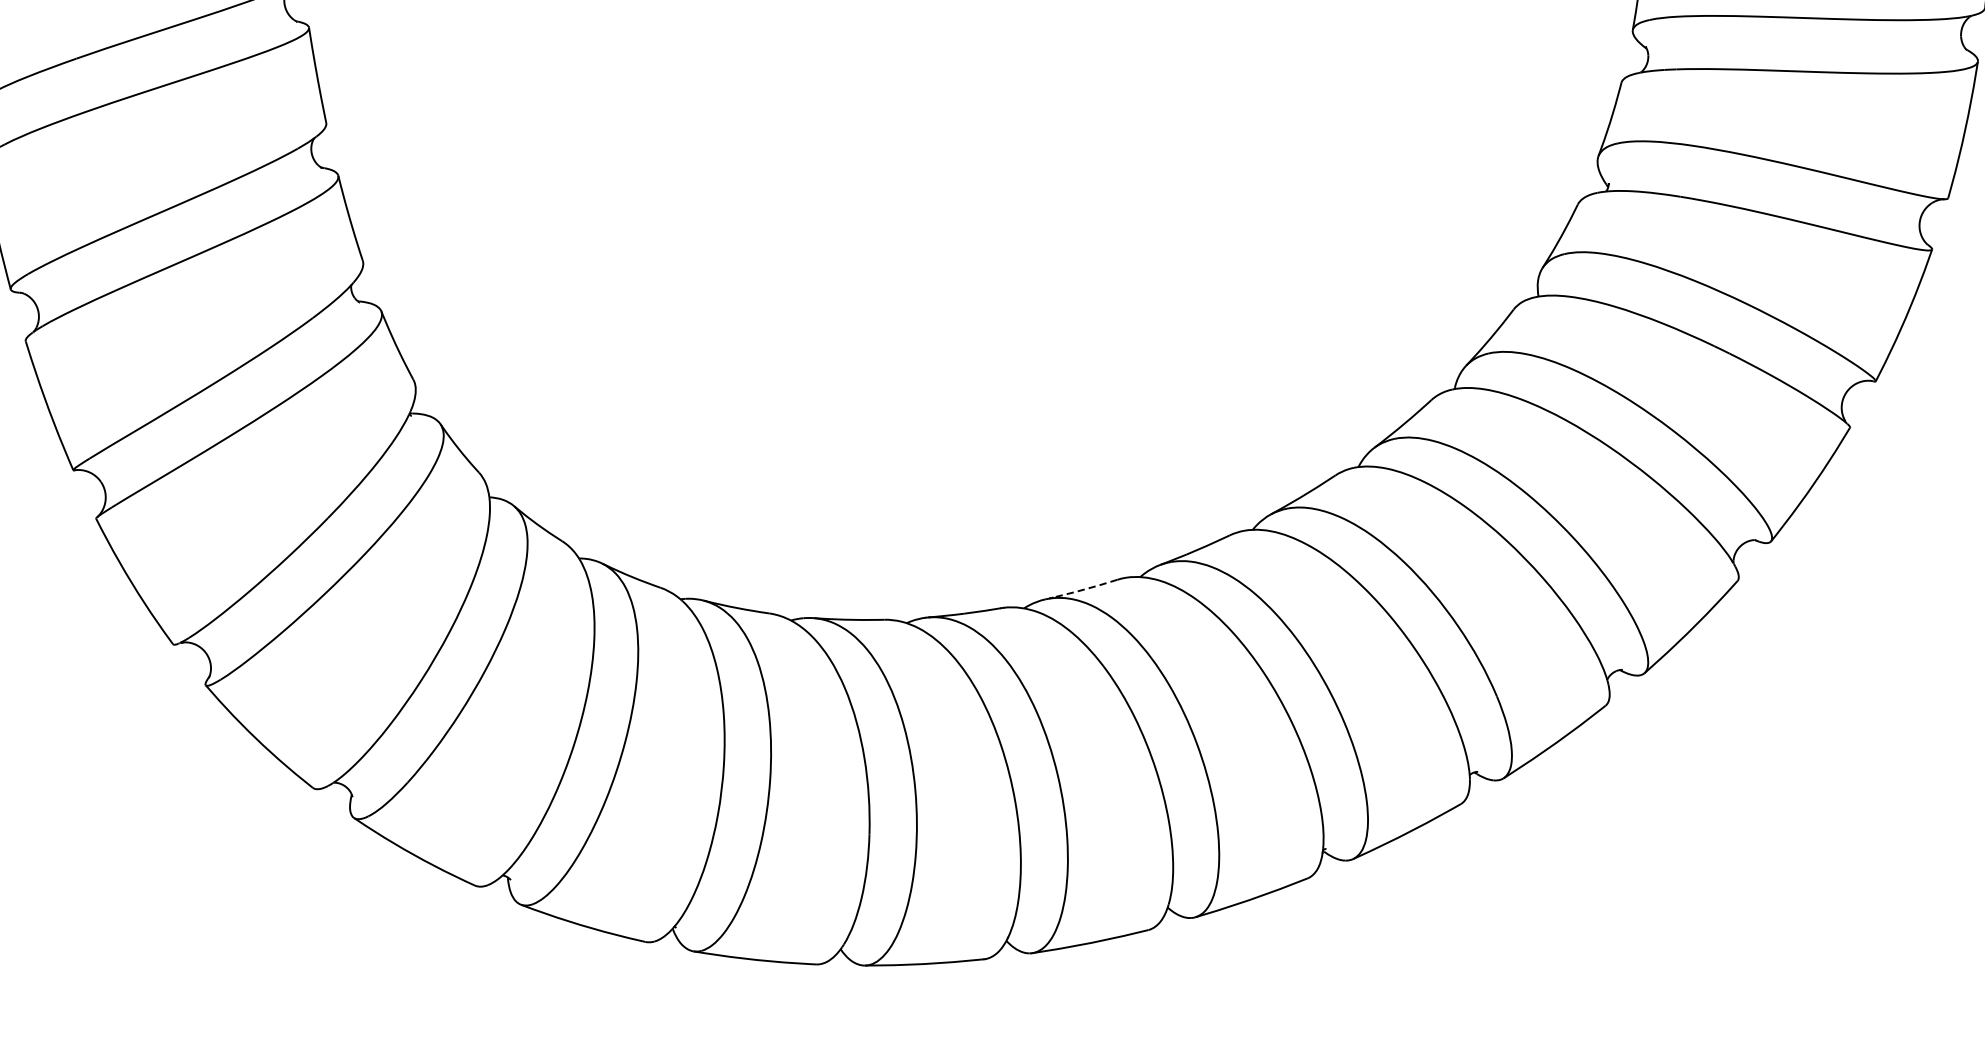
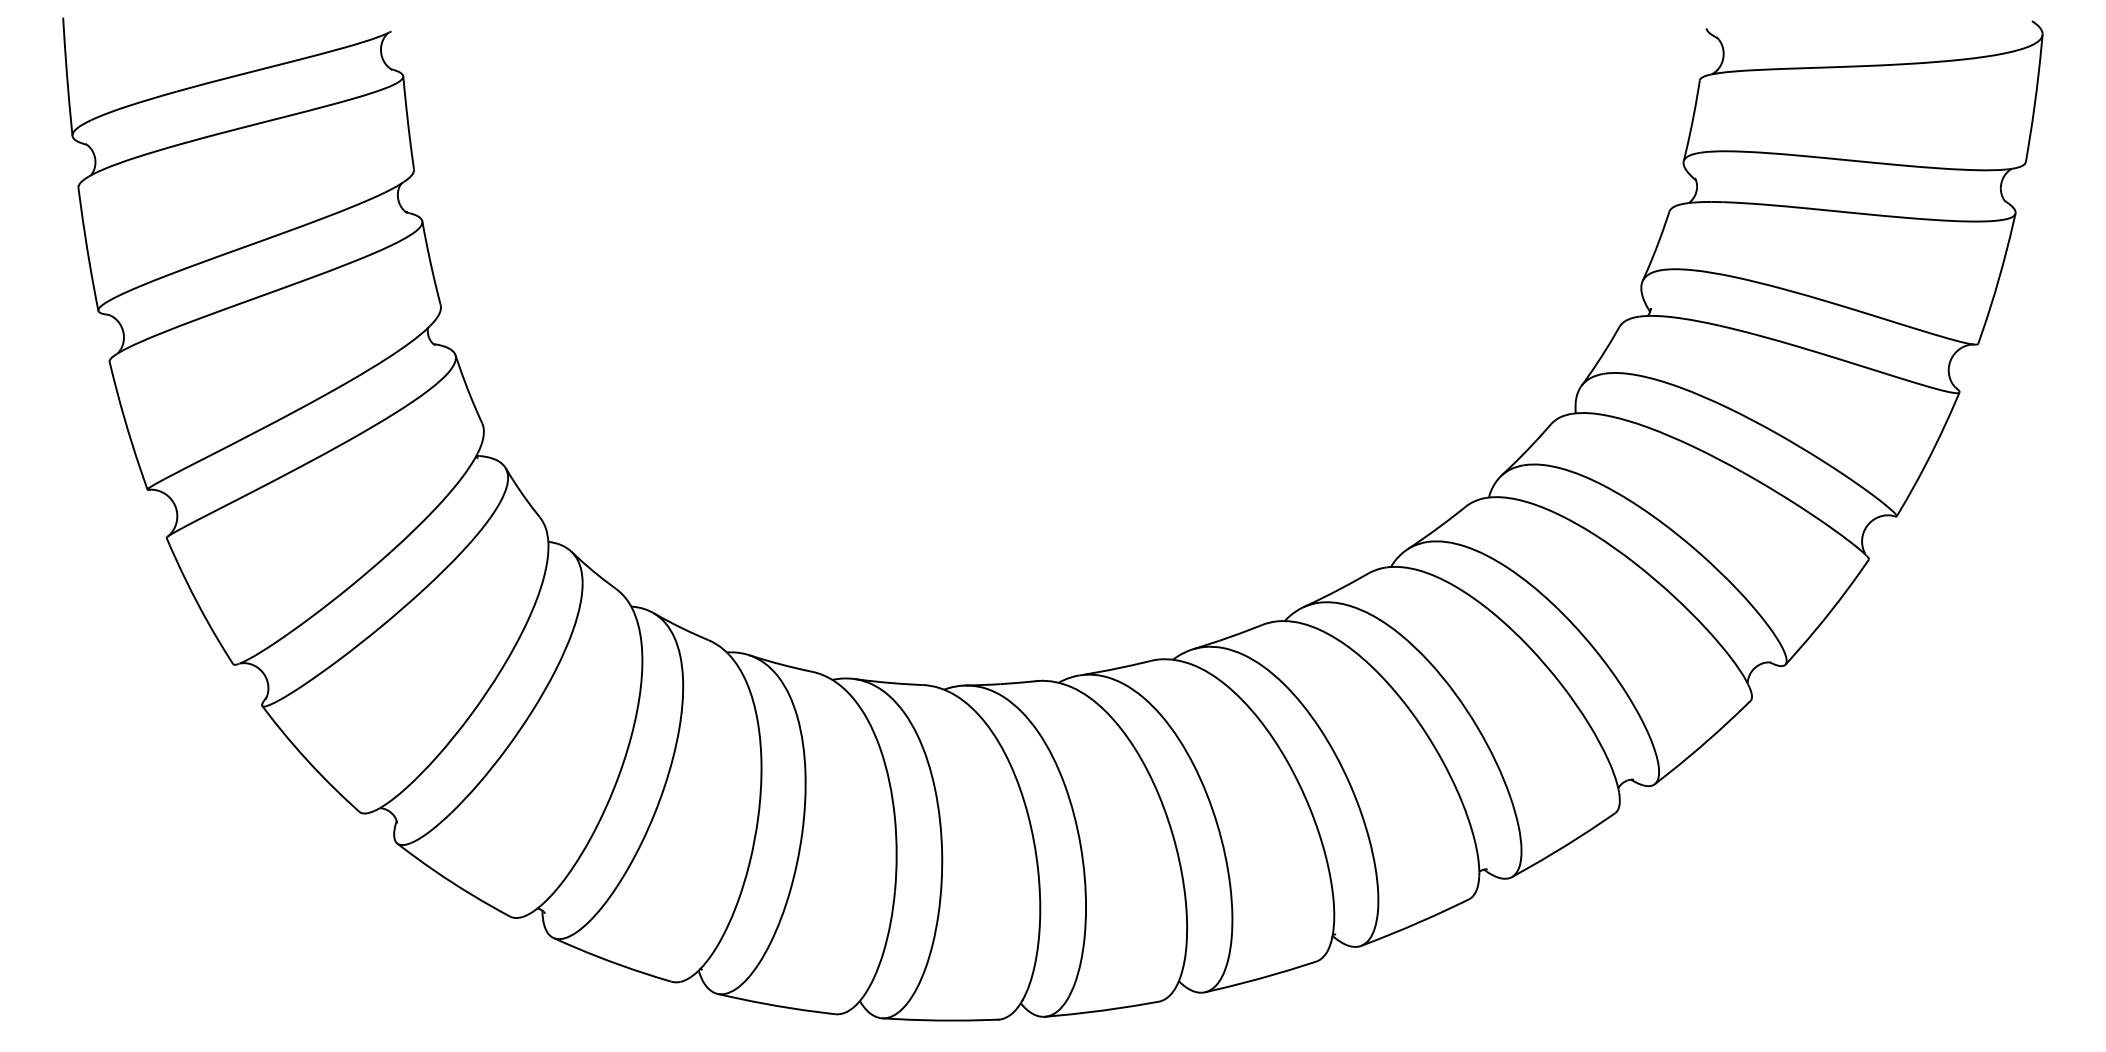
line: (1084, 589) -> (1118, 668), dashed -> solid

